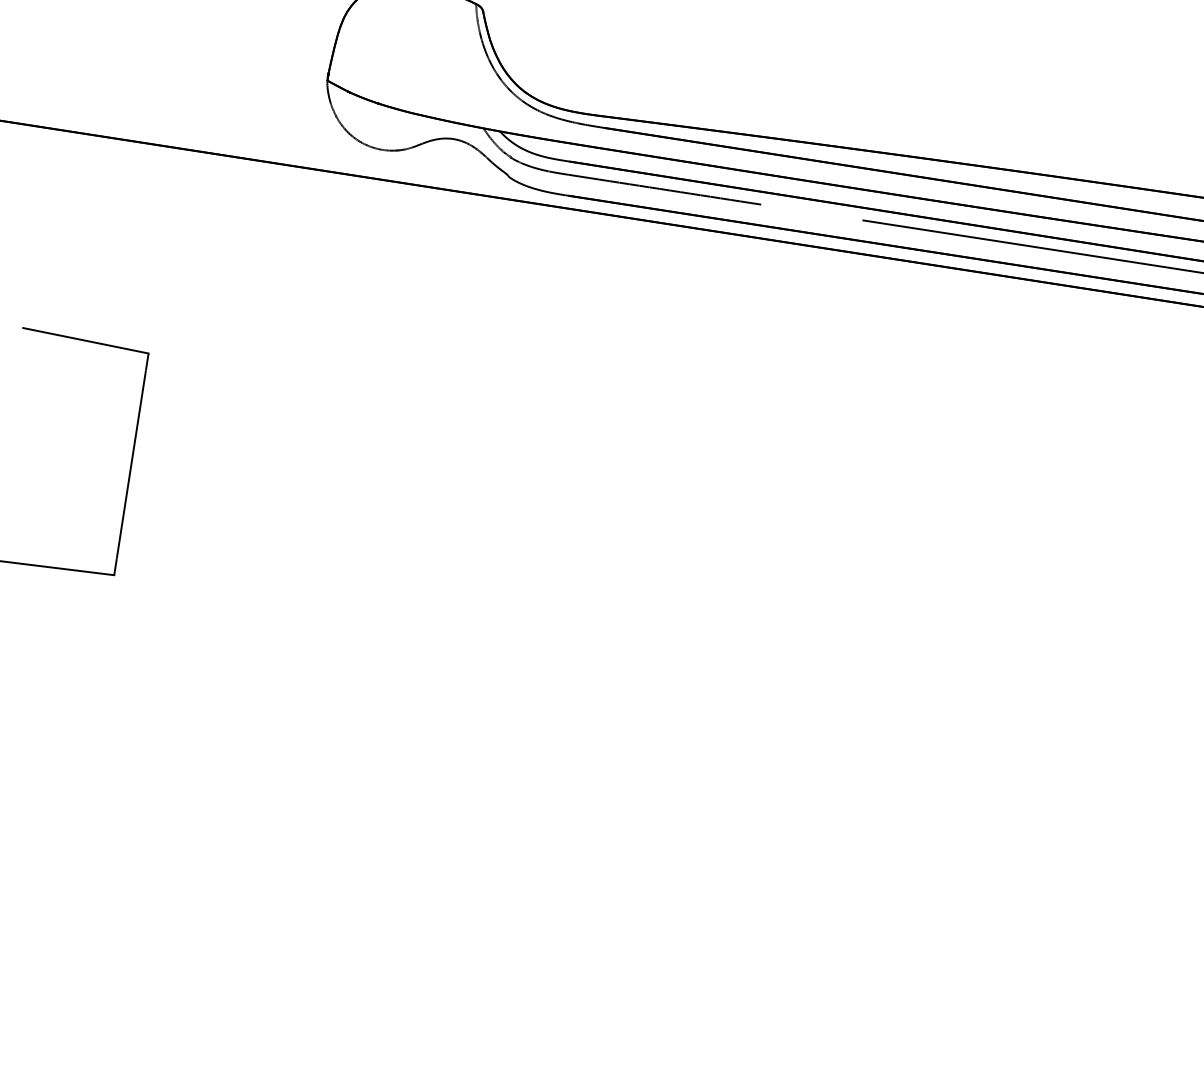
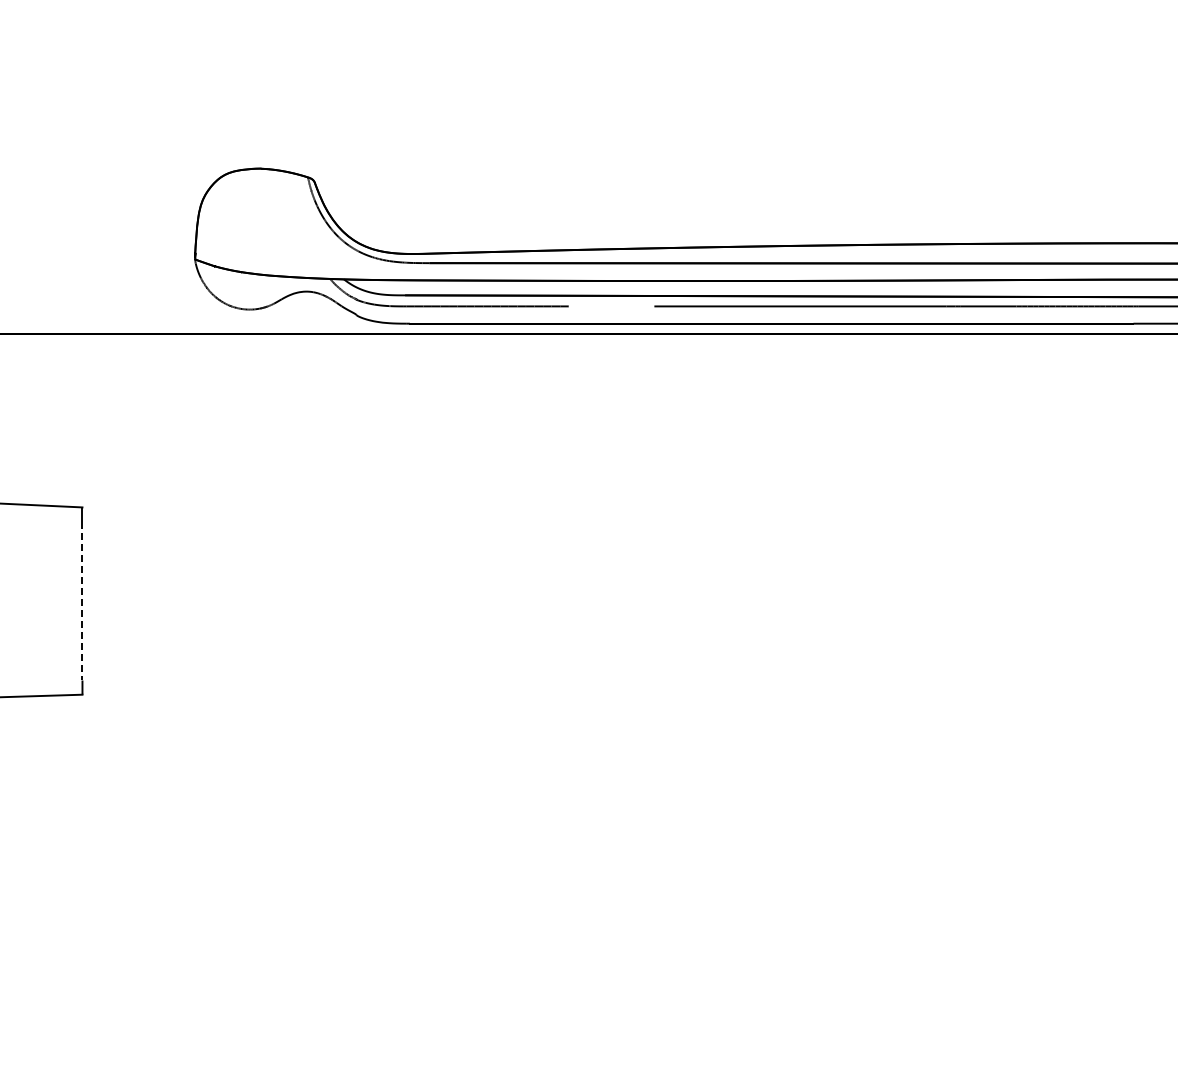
line: (131, 464) -> (82, 601), solid -> dashed

